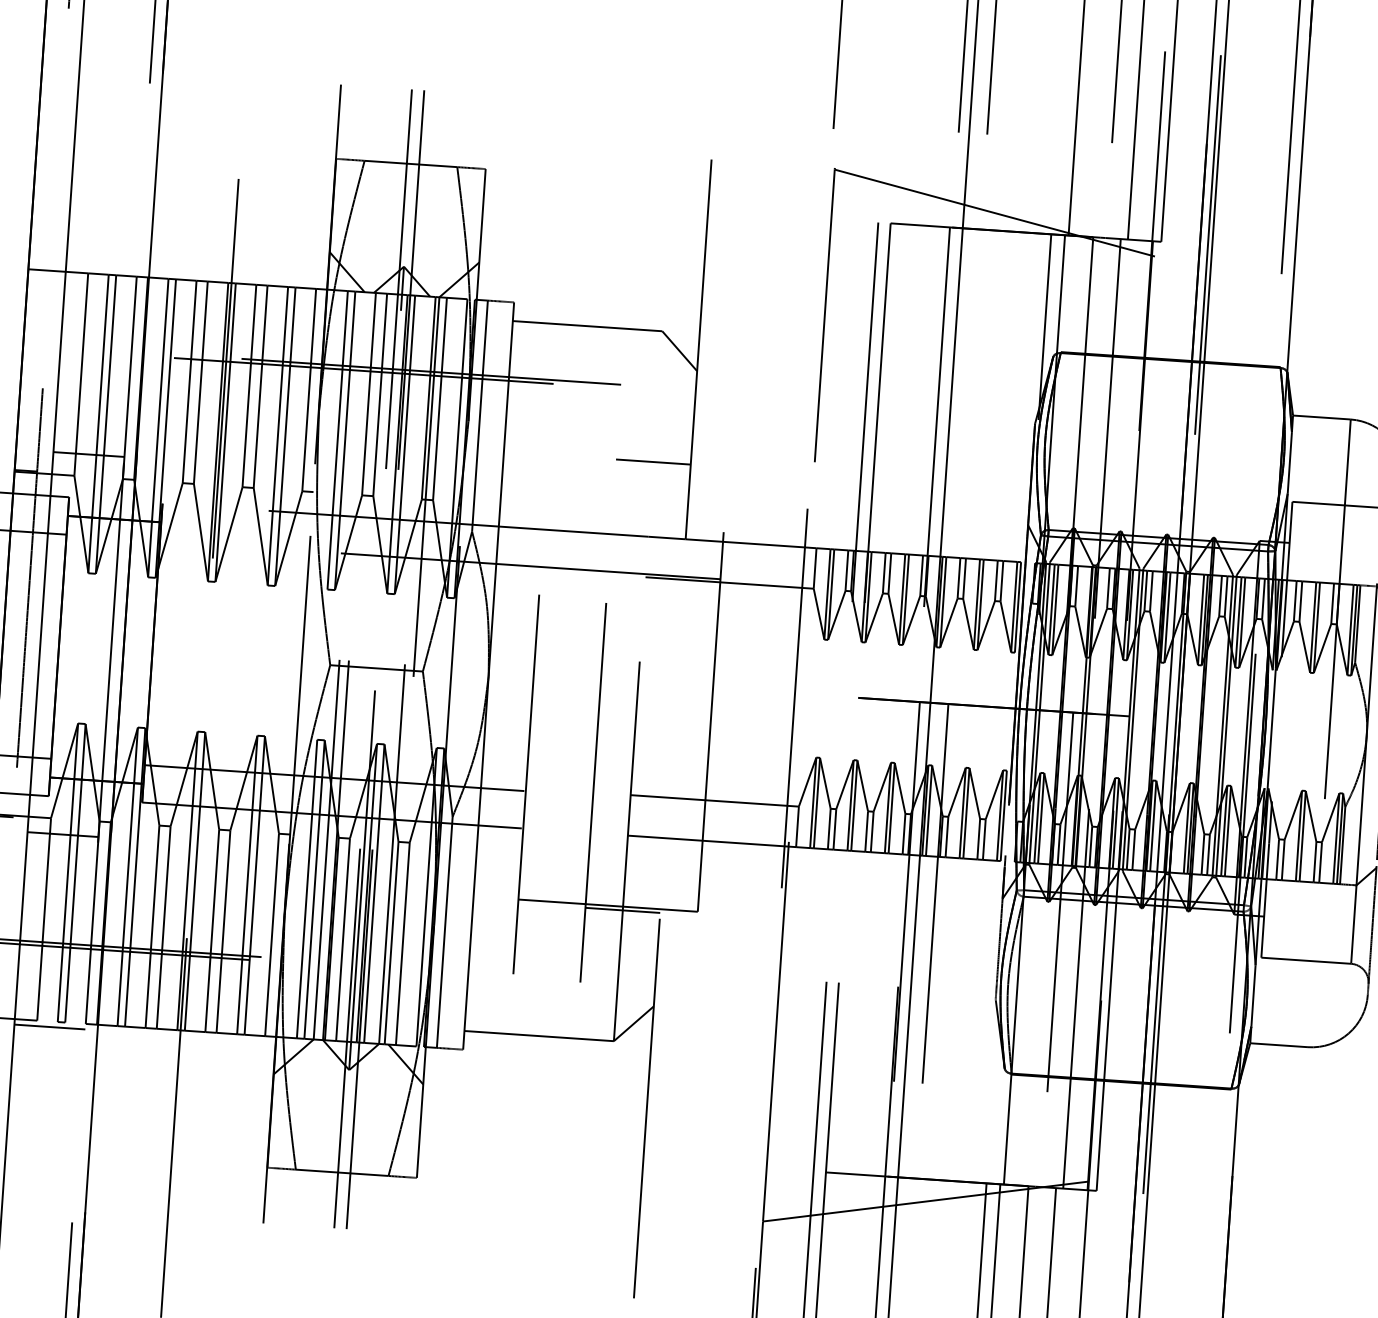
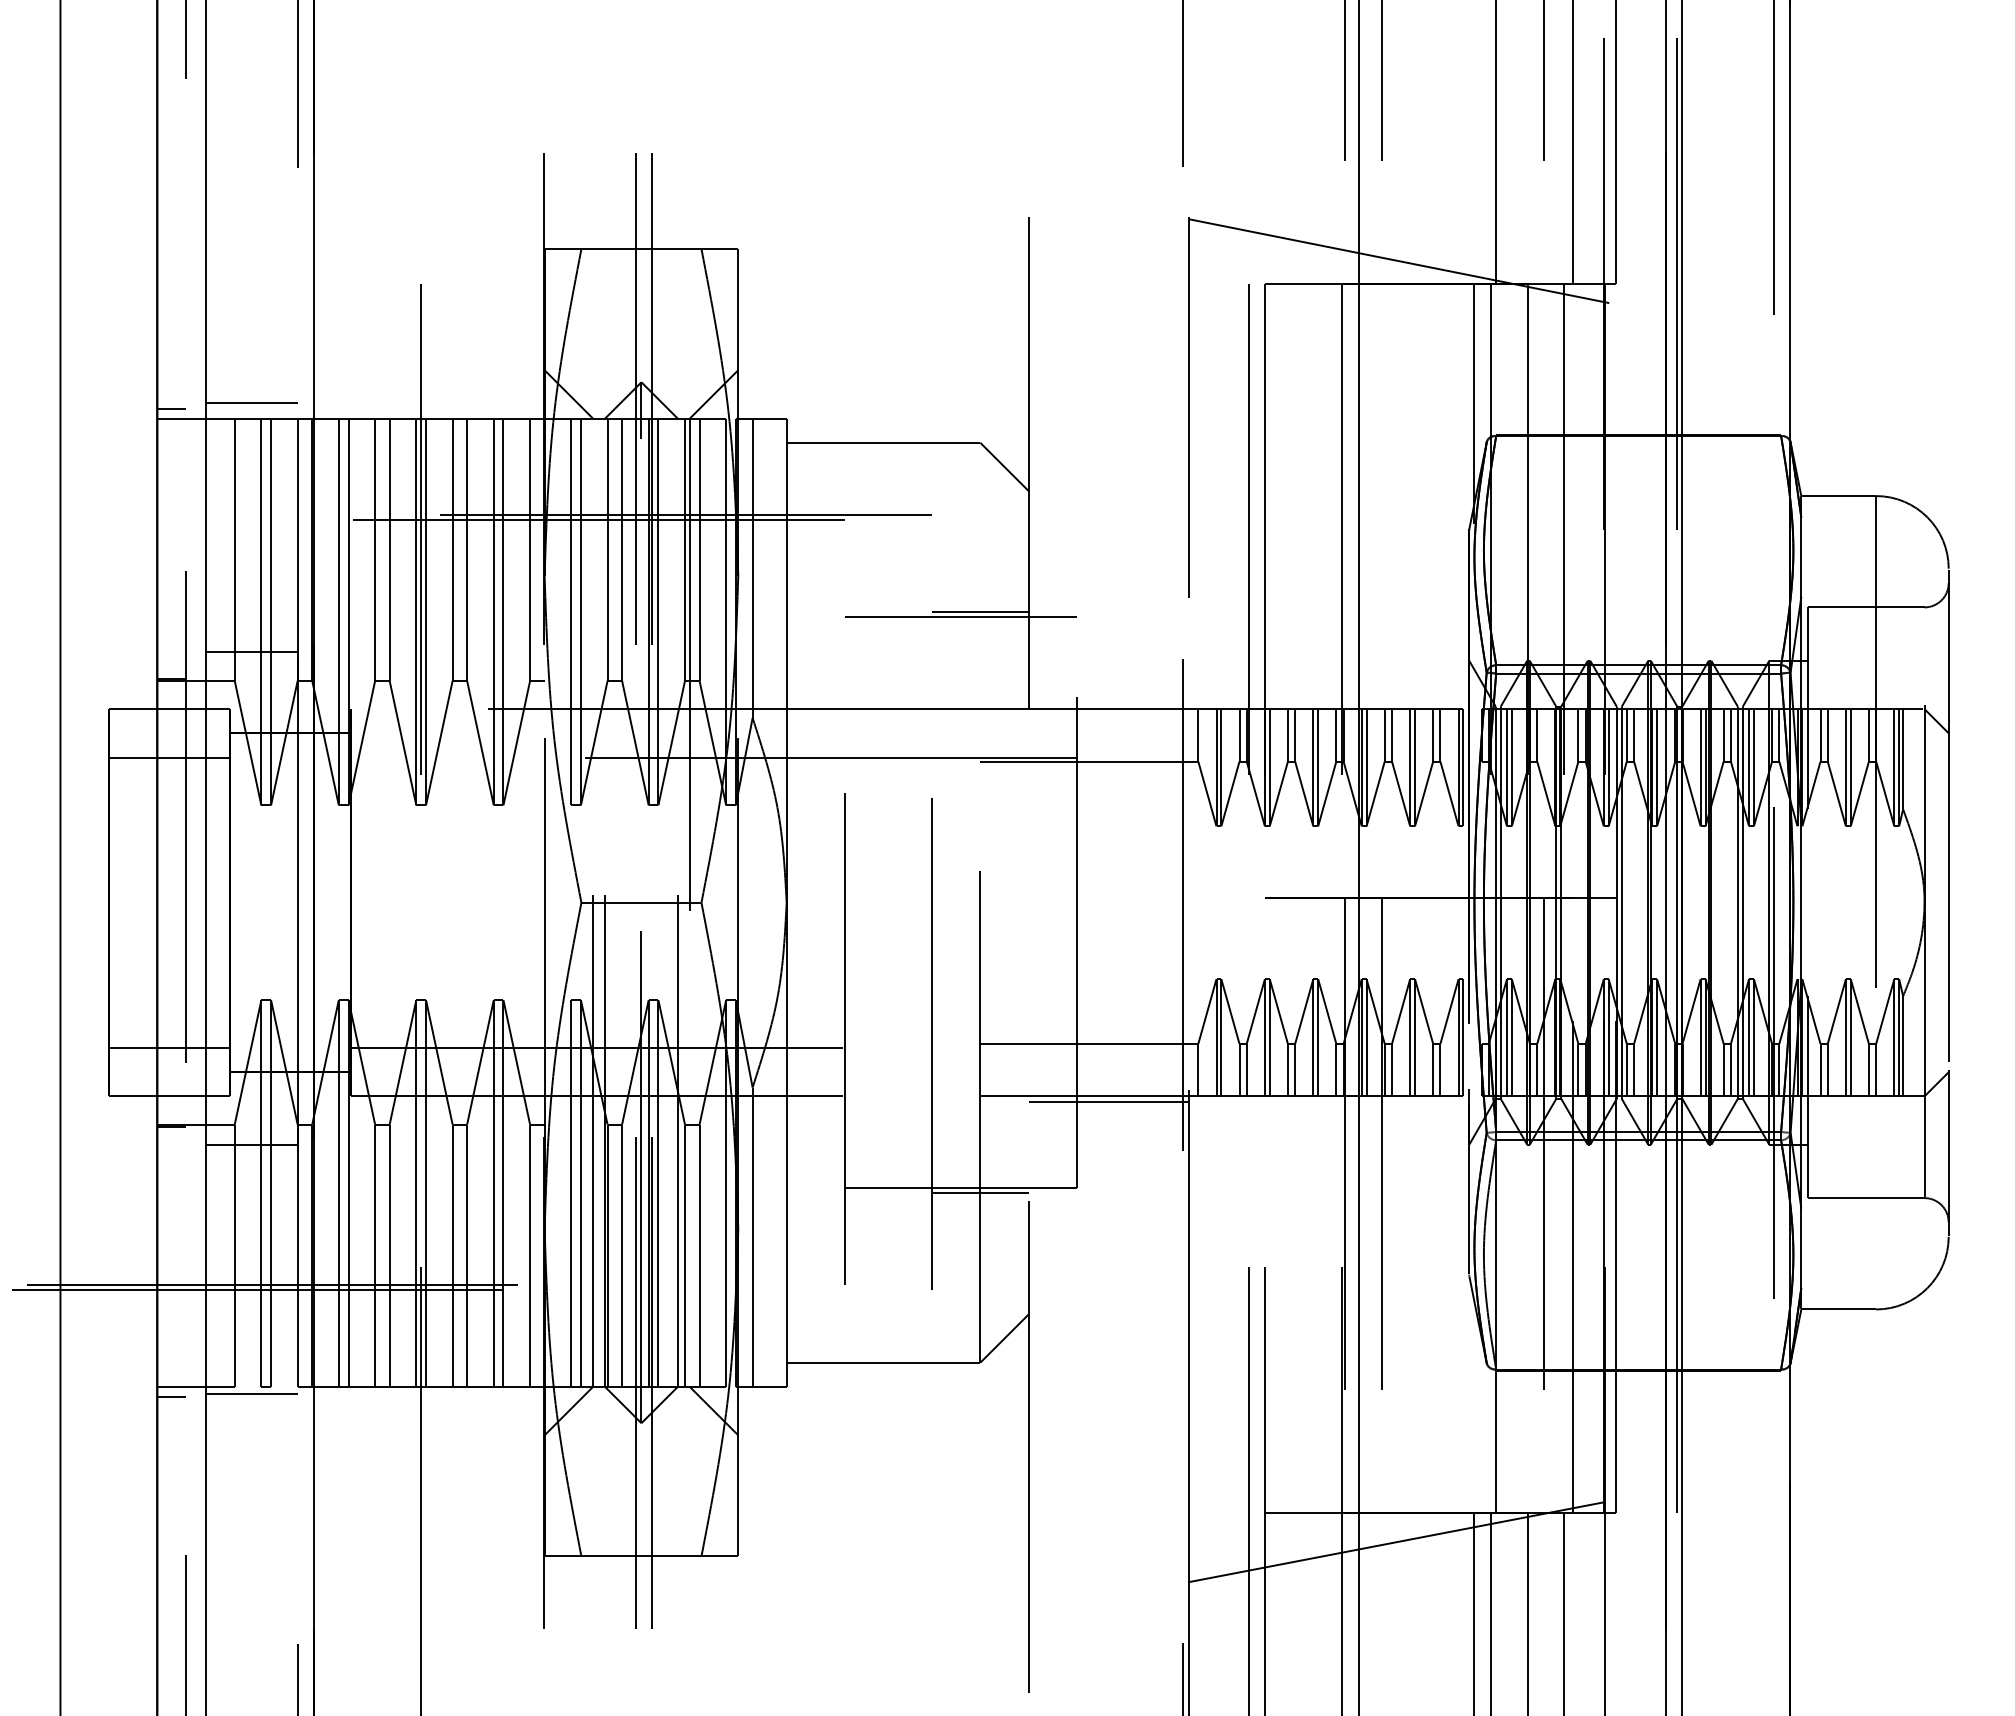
line: (101, 261) -> (251, 402), added
line: (39, 262) -> (171, 408), added
line: (637, 465) -> (960, 617), added
line: (726, 847) -> (1108, 1102), added

